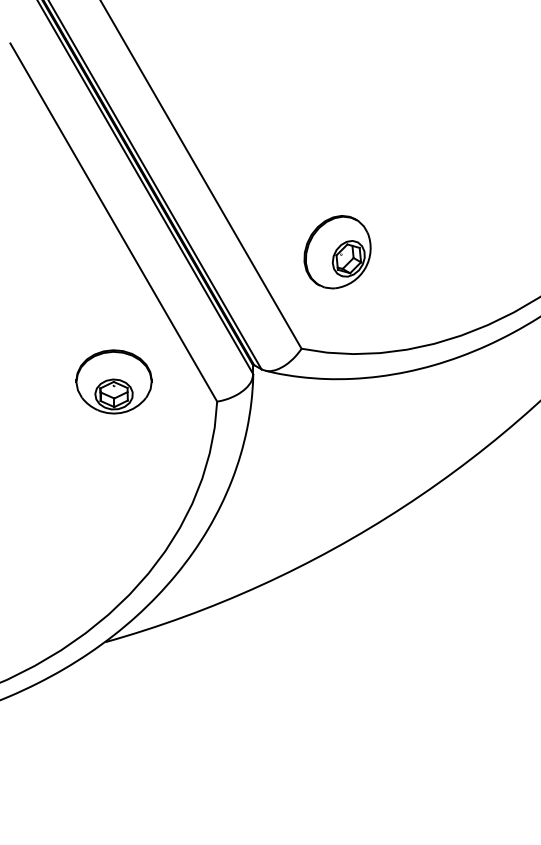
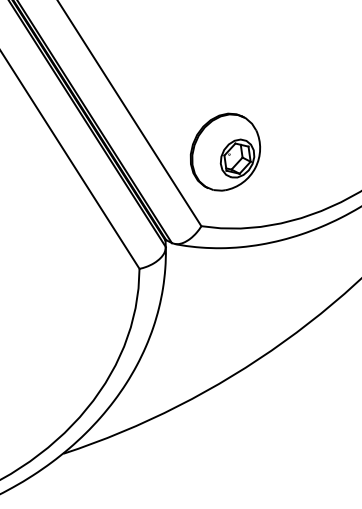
part: (337, 252) -> (225, 152), size x1.4
part: (113, 381) -> (60, 257), removed

